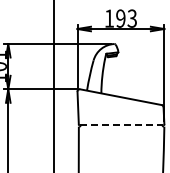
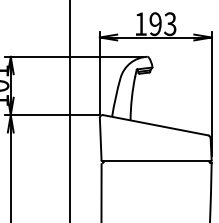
line: (121, 125) -> (156, 161), dashed -> solid

